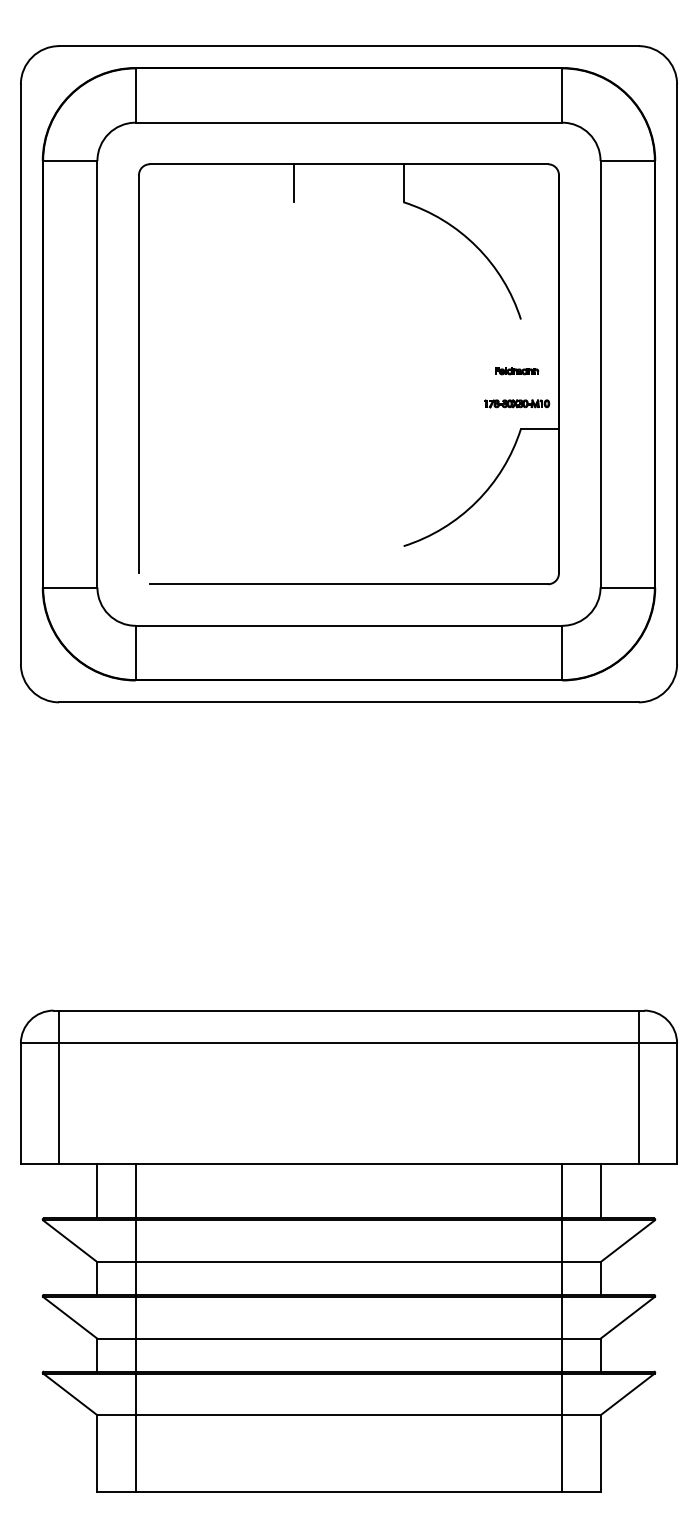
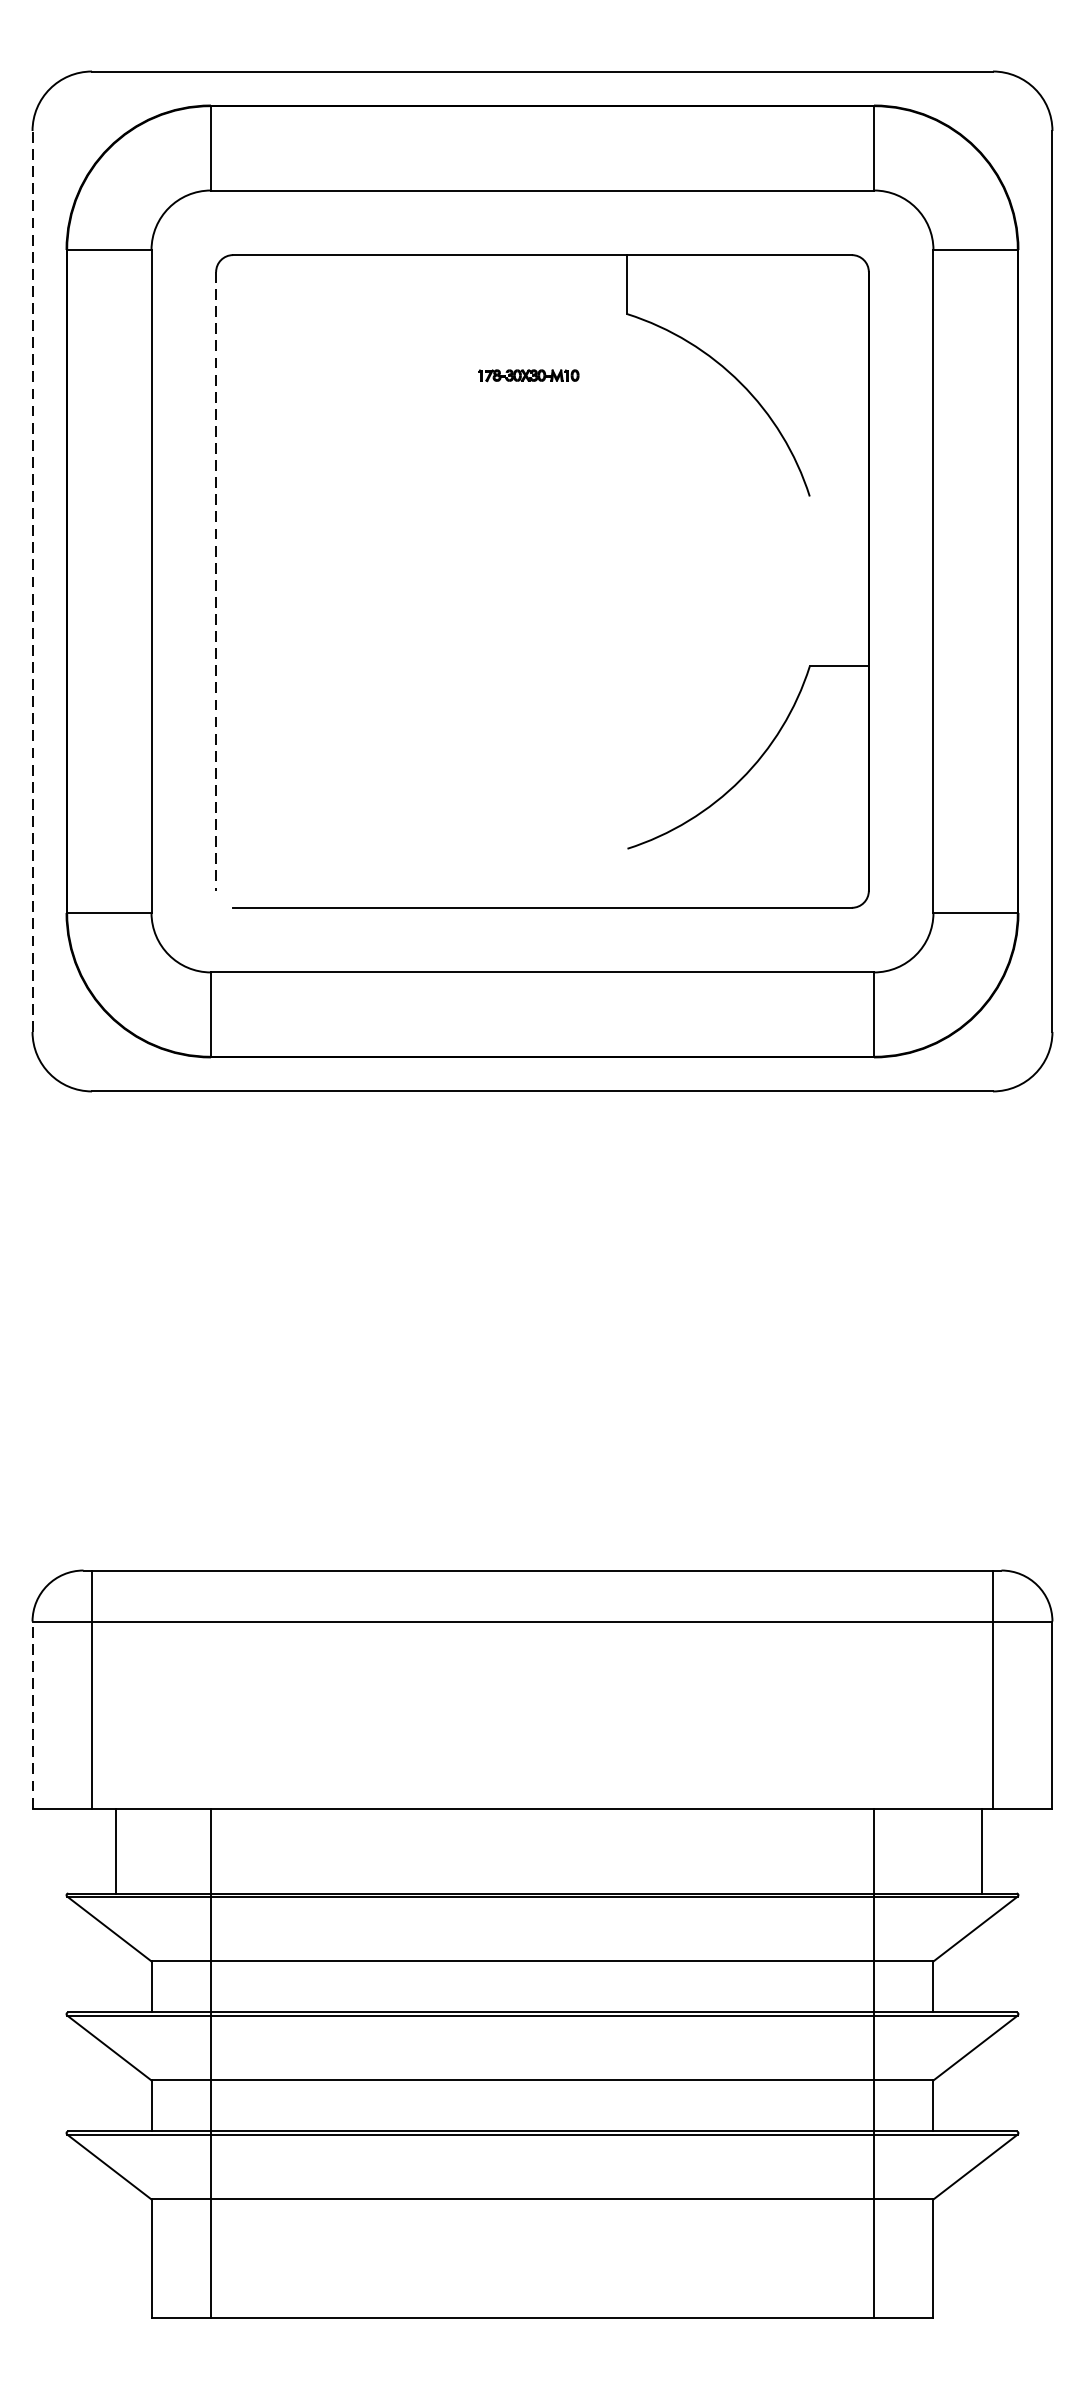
line: (294, 183) -> (457, 285), removed
part: (517, 371) -> (804, 577), removed
line: (20, 374) -> (31, 581), solid -> dashed
line: (139, 374) -> (216, 581), solid -> dashed
part: (517, 403) -> (529, 375), moved
line: (20, 1103) -> (31, 1714), solid -> dashed
line: (97, 1190) -> (115, 1850), moved
line: (600, 1190) -> (981, 1850), moved

